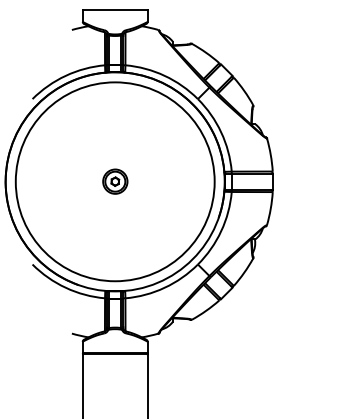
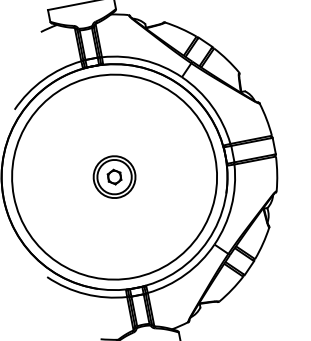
part: (115, 181) -> (114, 176), size x1.67

